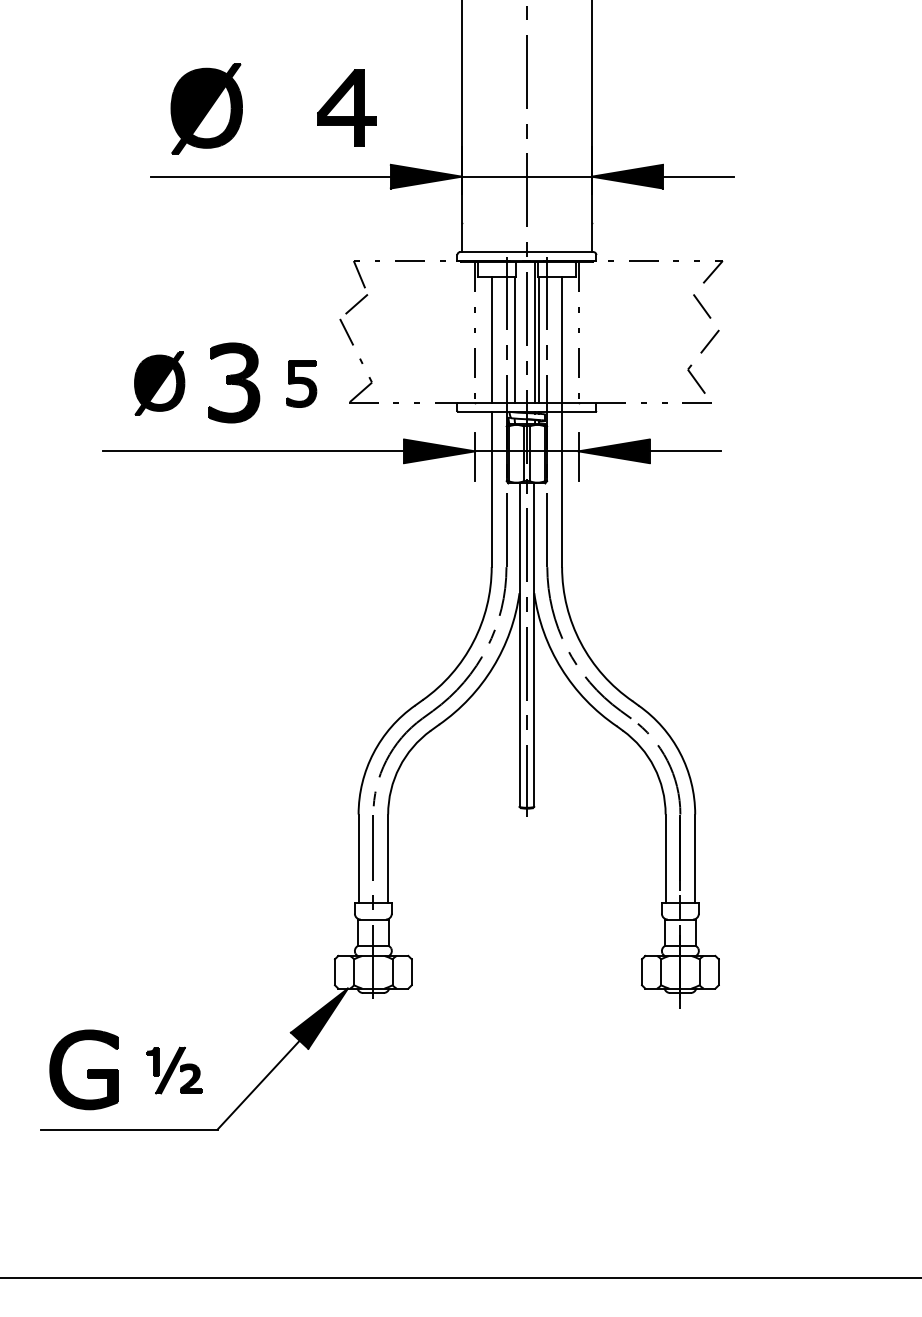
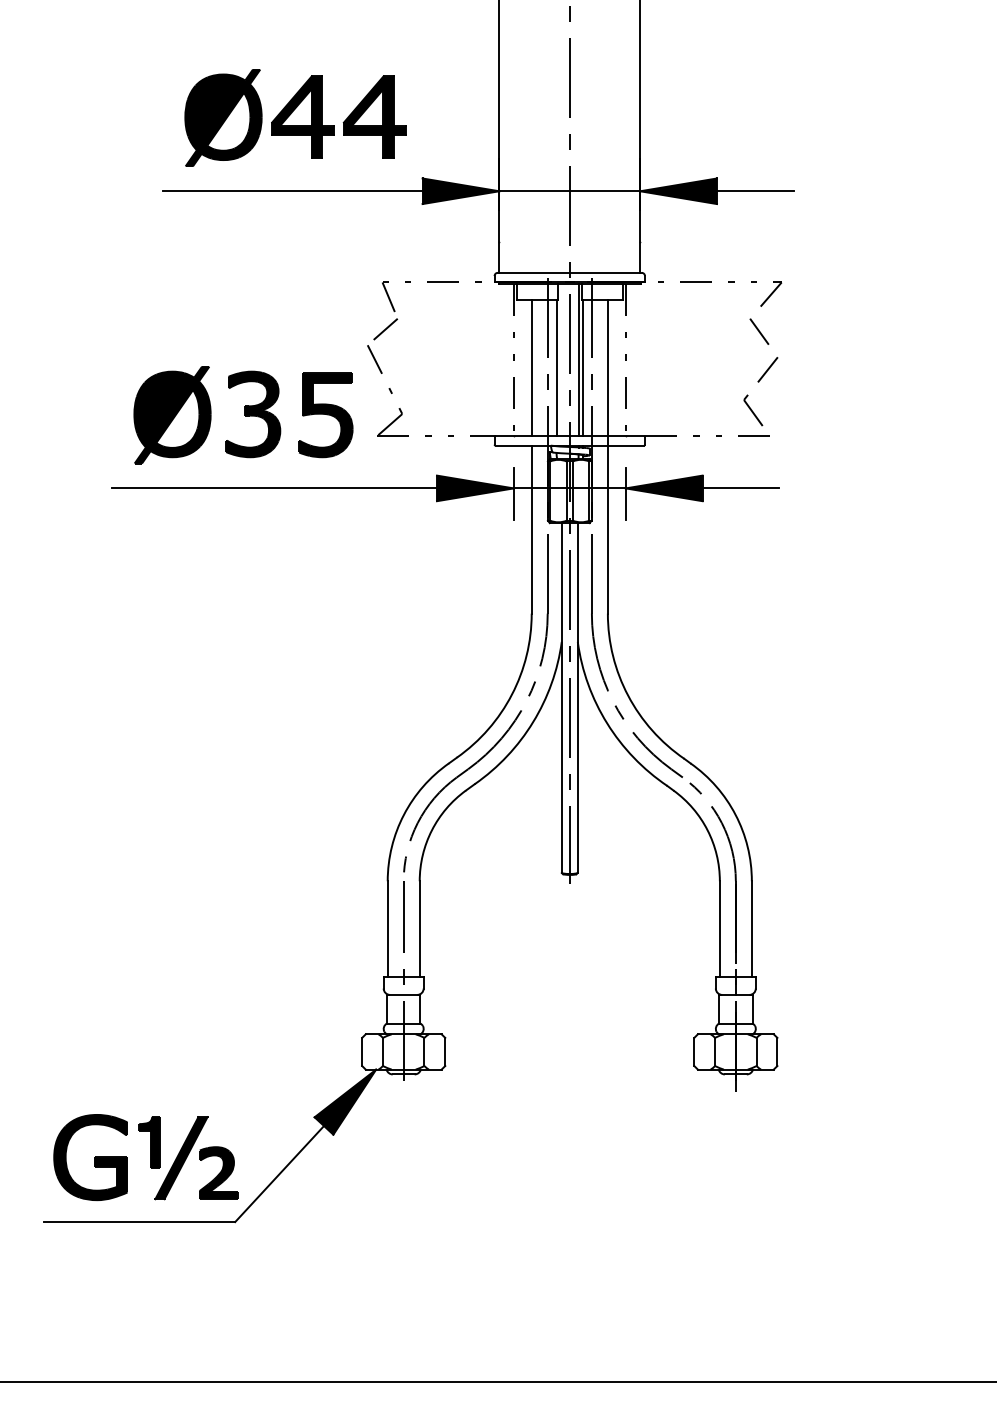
part: (279, 107) -> (302, 116), added
part: (159, 383) -> (172, 415), size x1.43
part: (301, 383) -> (325, 415), size x1.67
part: (174, 1070) -> (188, 1158), size x1.67

